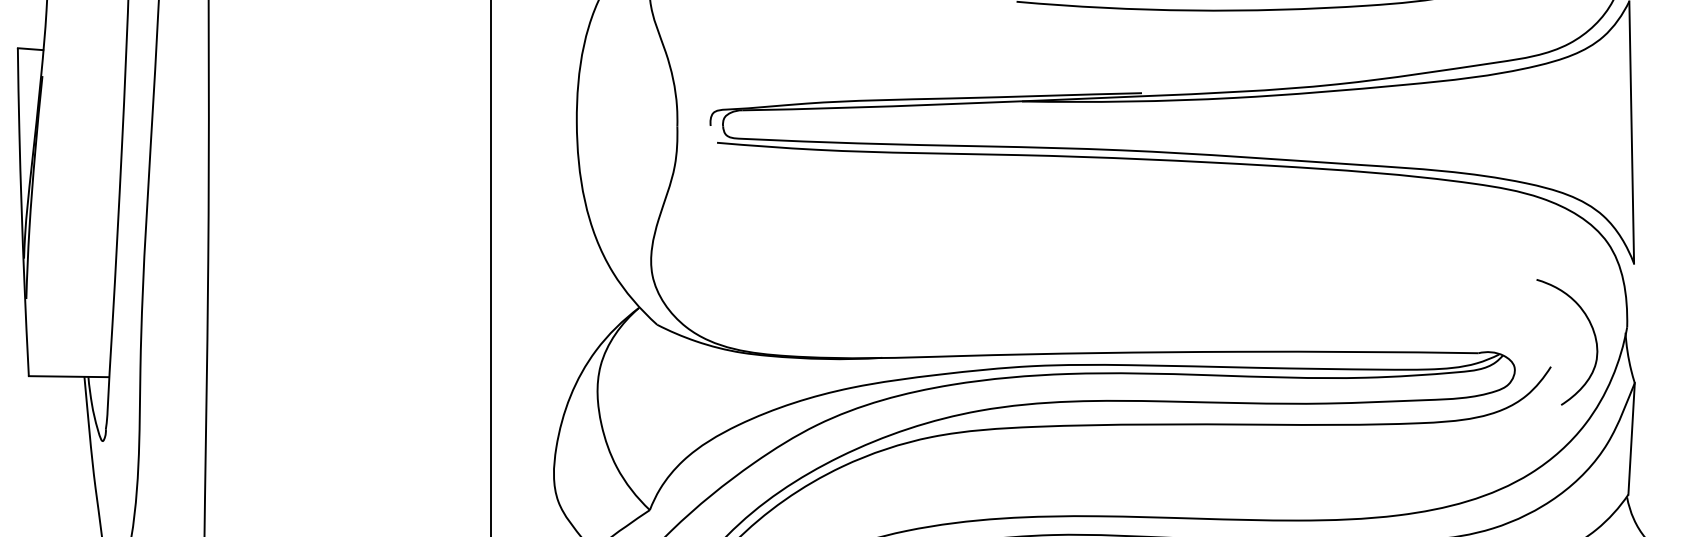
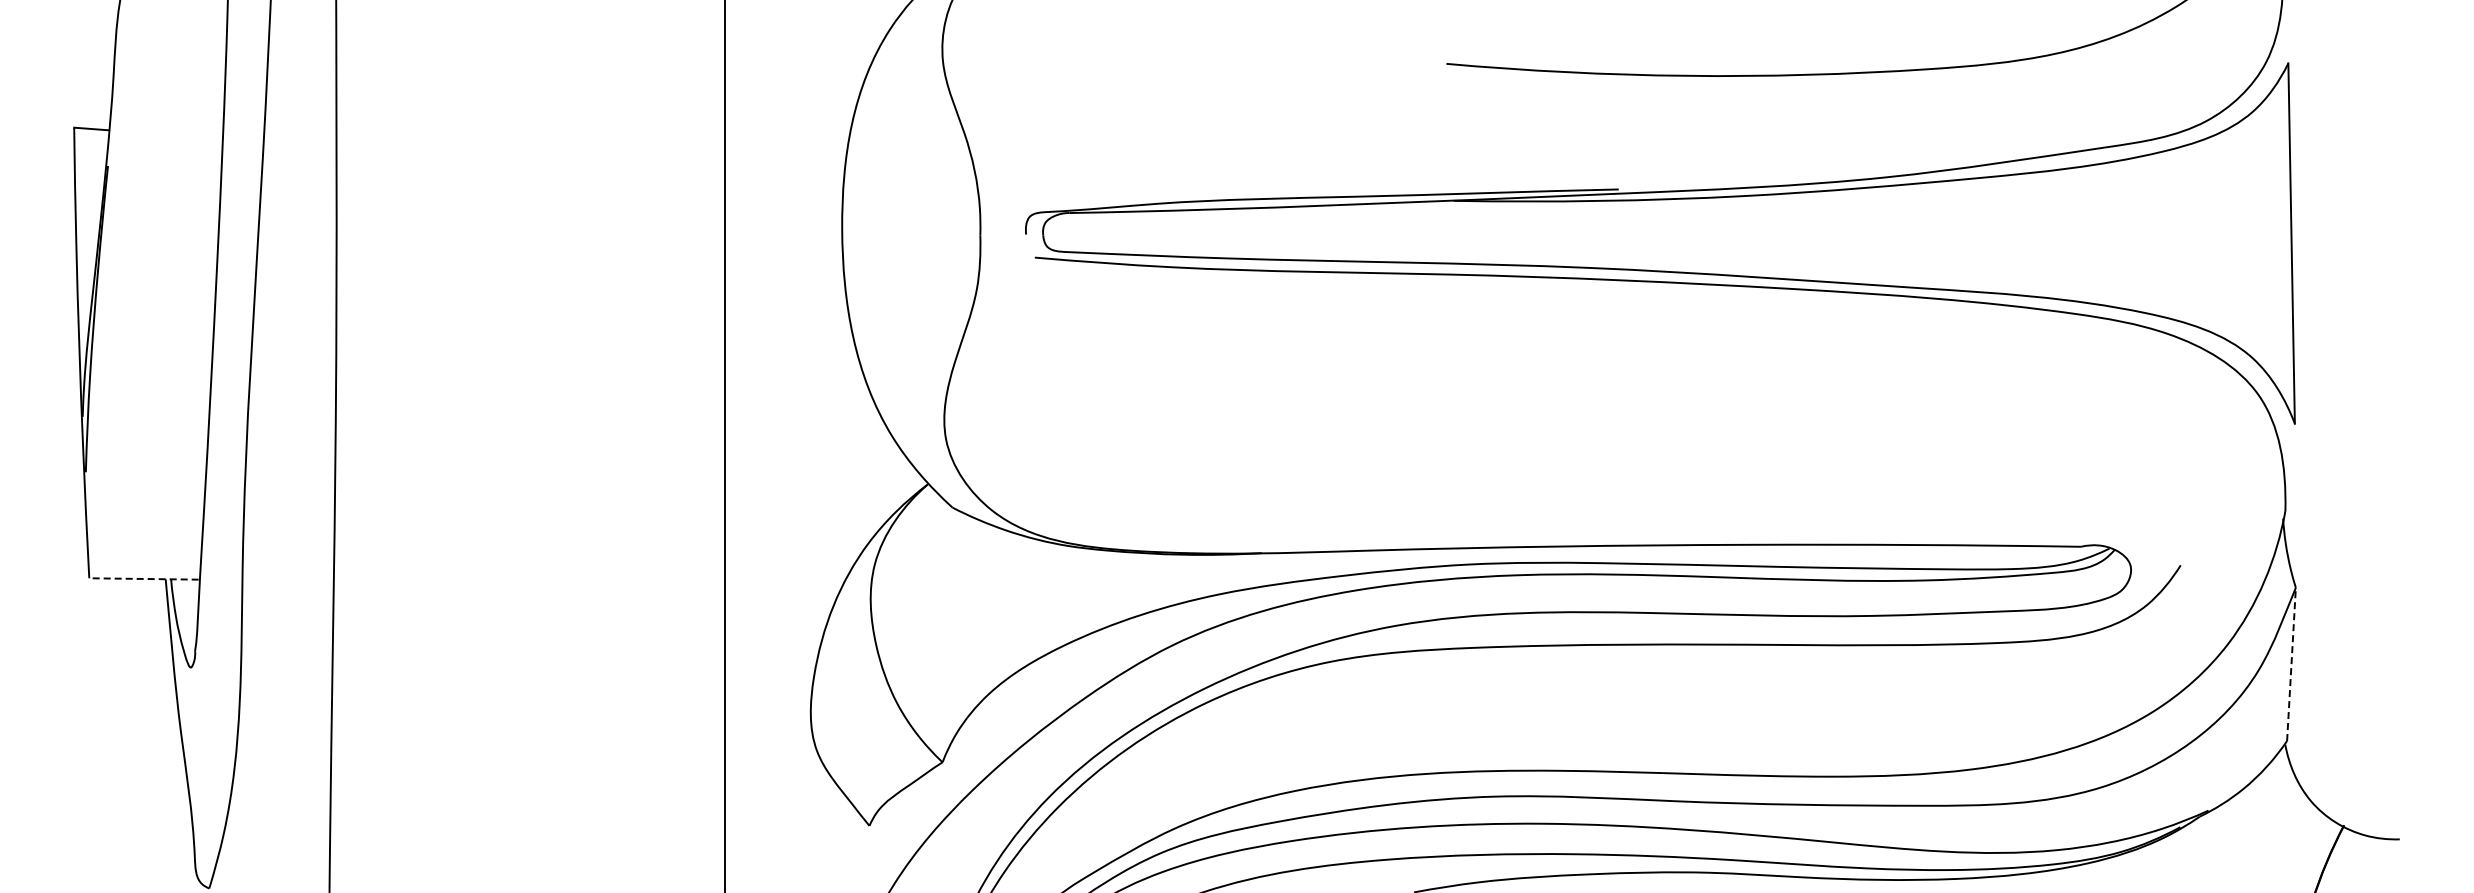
curve: (1593, 334) -> (2239, 520), removed
line: (68, 376) -> (143, 578), solid -> dashed
line: (1631, 438) -> (2291, 664), solid -> dashed

